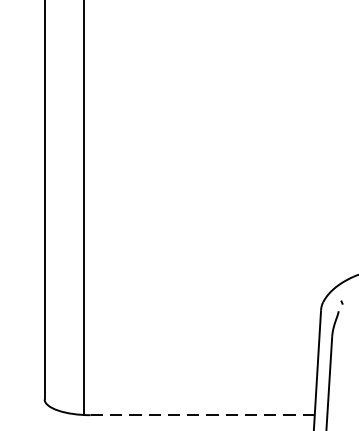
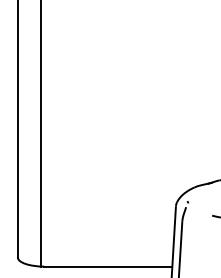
line: (201, 415) -> (107, 266), dashed -> solid

